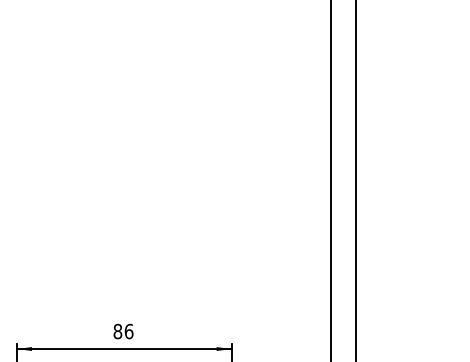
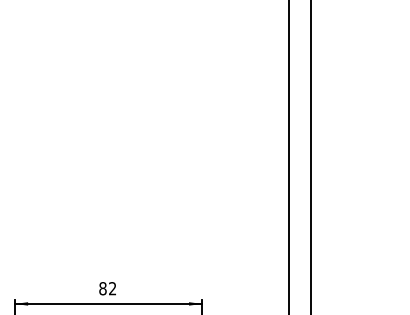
text: (128, 331) -> (112, 288), 86 -> 82

